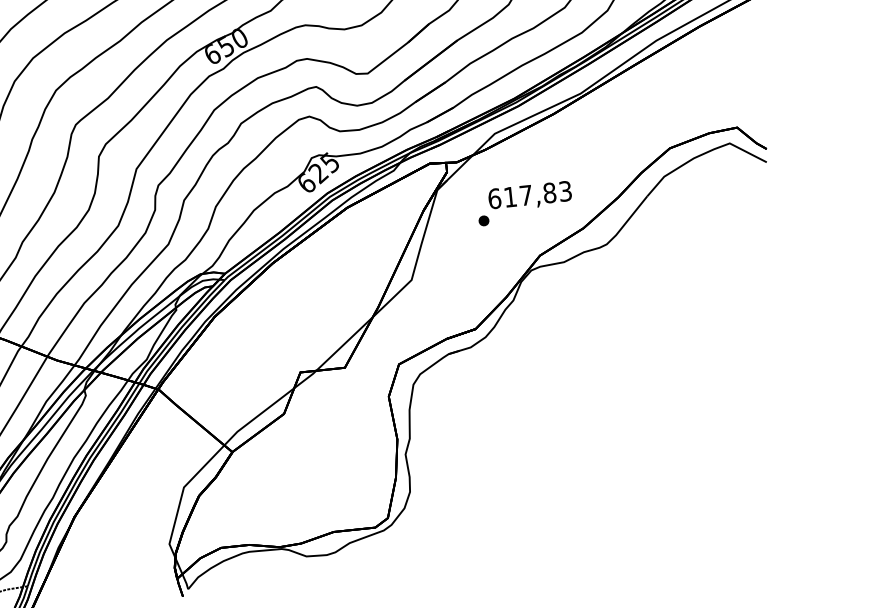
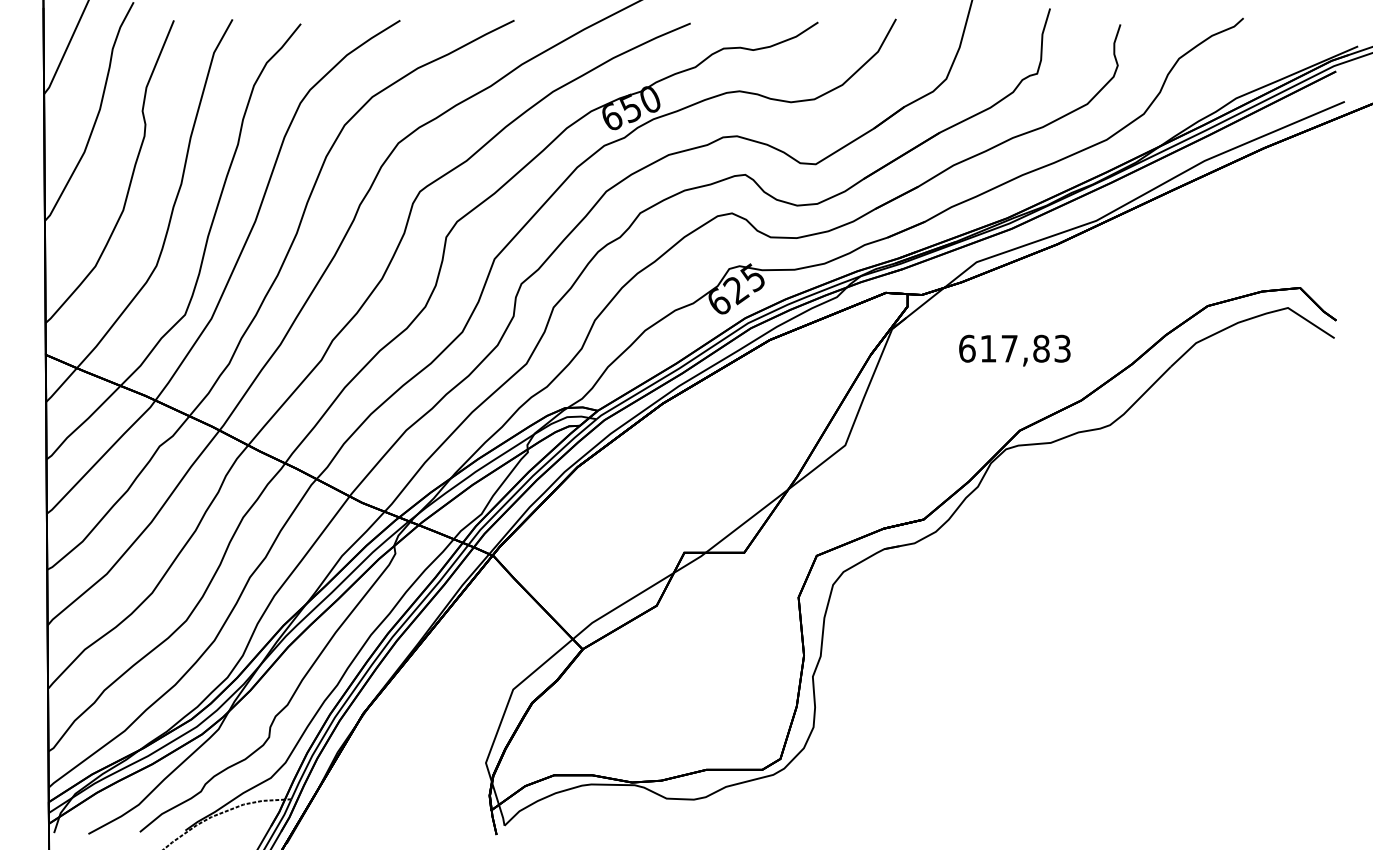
part: (483, 220) -> (949, 376), removed

